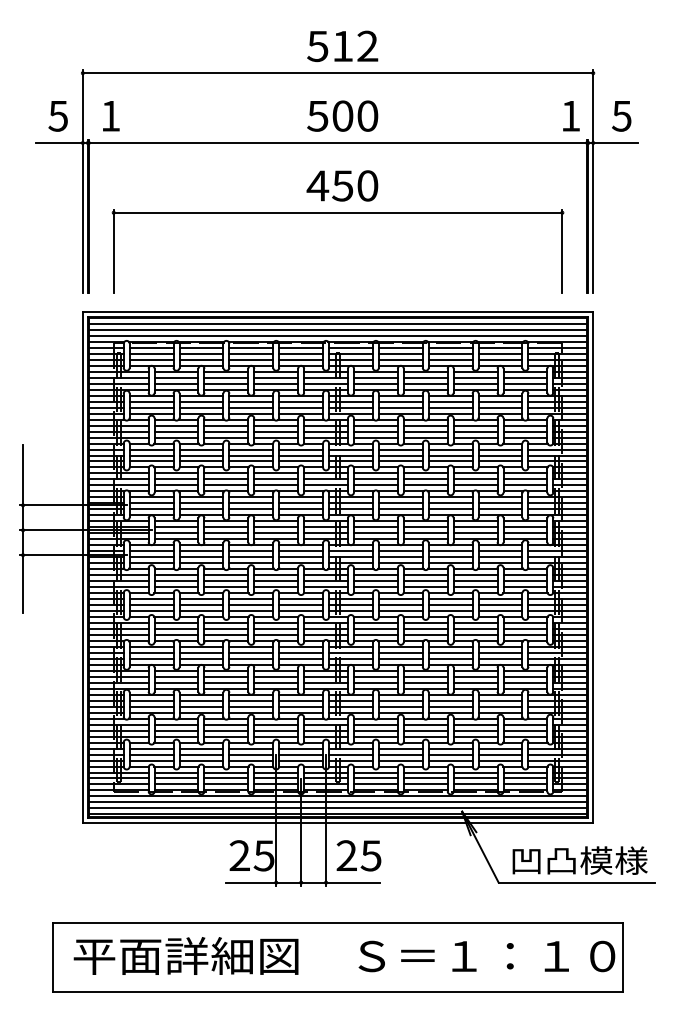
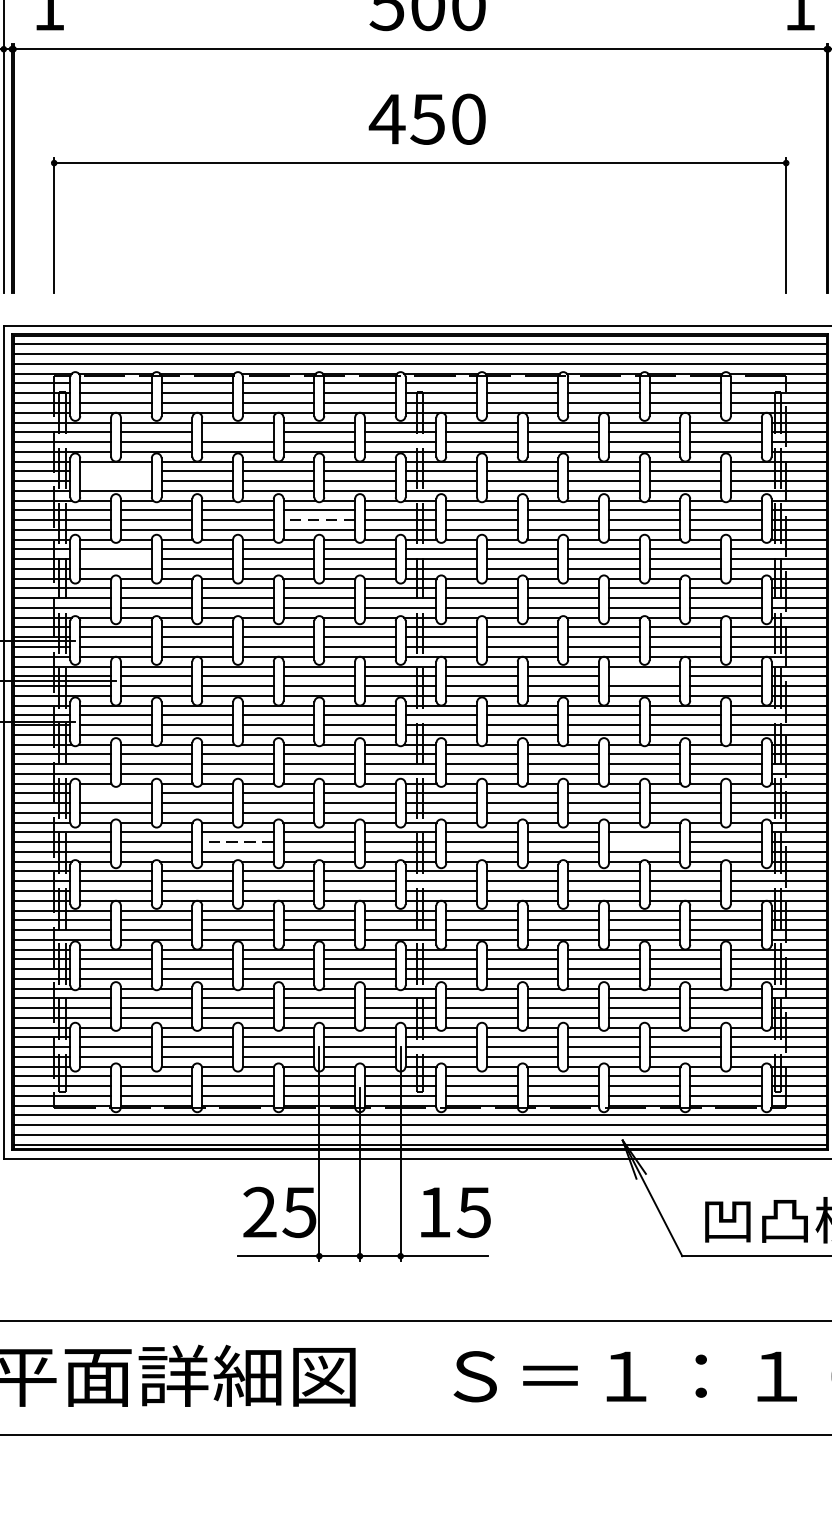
line: (226, 377) -> (238, 431), removed
line: (151, 401) -> (115, 471), removed
line: (151, 407) -> (115, 480), removed
line: (276, 431) -> (319, 520), solid -> dashed
line: (151, 455) -> (115, 559), removed
line: (475, 527) -> (644, 676), removed
line: (151, 599) -> (115, 794), removed
line: (226, 628) -> (238, 841), solid -> dashed
line: (475, 628) -> (644, 841), removed
text: (346, 855) -> (433, 1211), 25 -> 15

